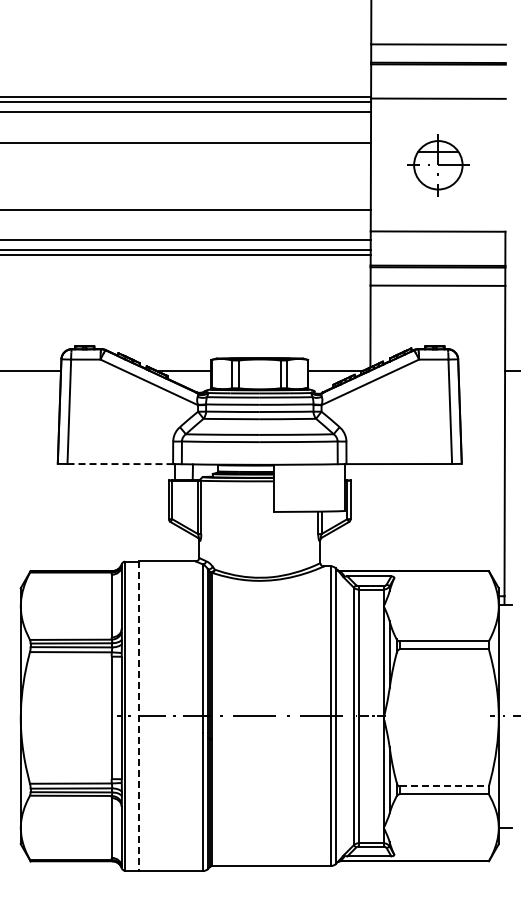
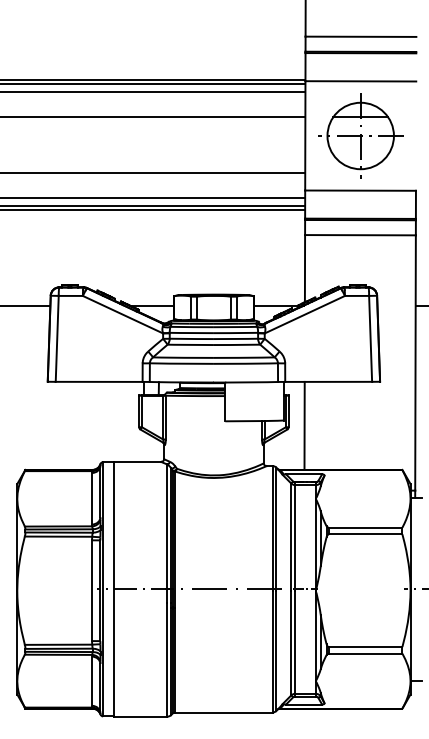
part: (438, 165) -> (360, 136), size x1.67
line: (120, 464) -> (99, 382), dashed -> solid
line: (369, 517) -> (304, 425), added
line: (138, 716) -> (114, 589), dashed -> solid
line: (444, 786) -> (365, 647), dashed -> solid

